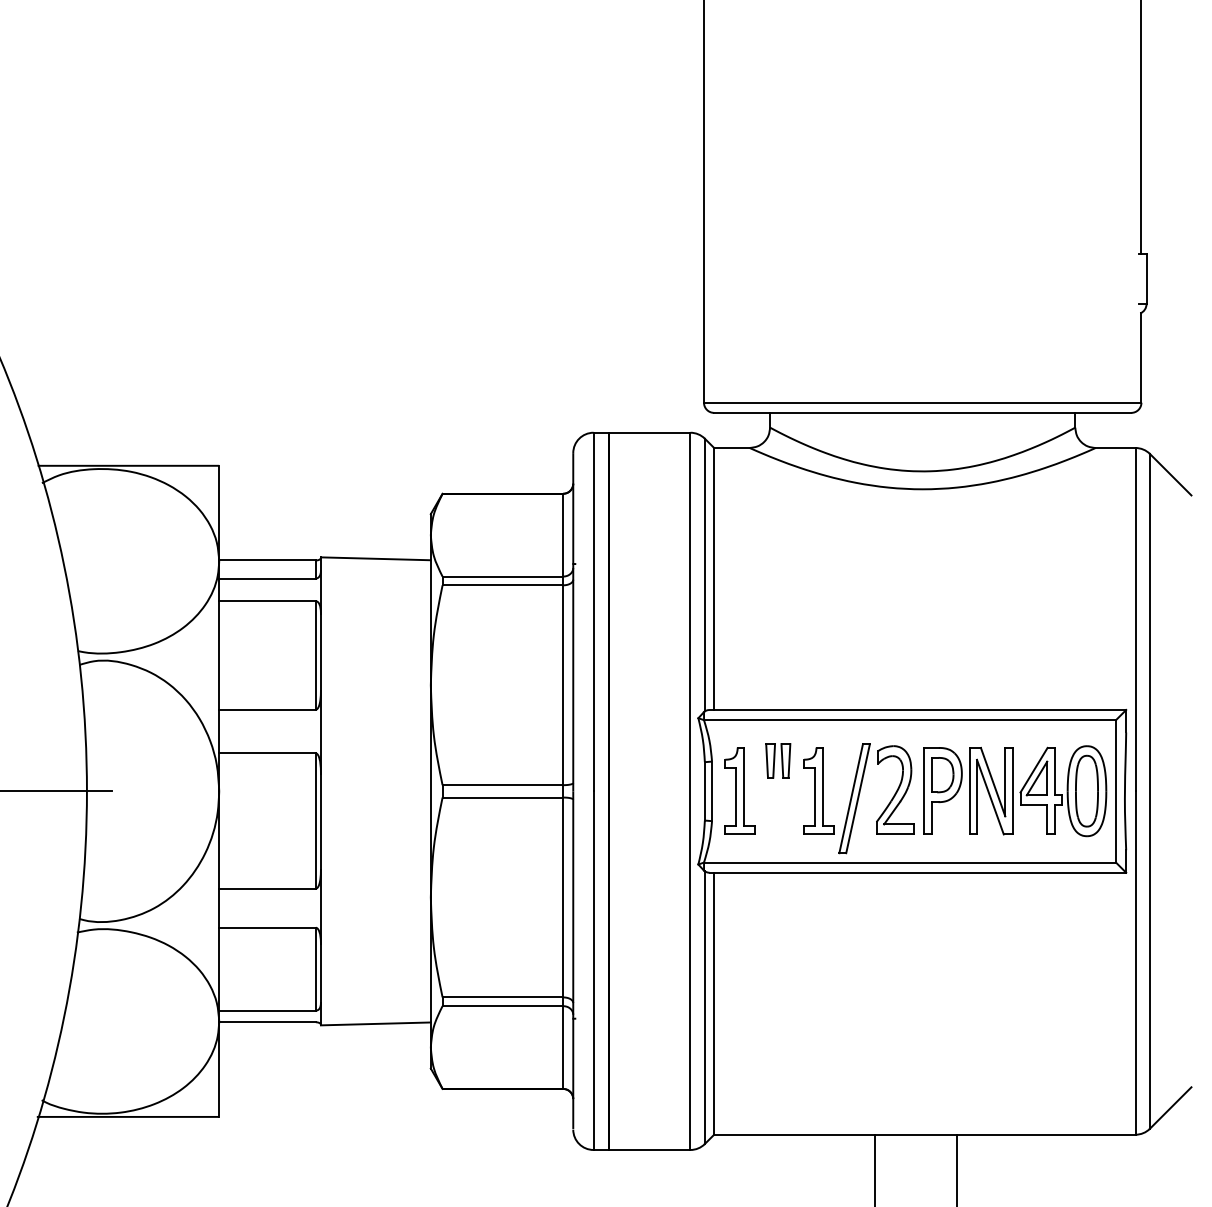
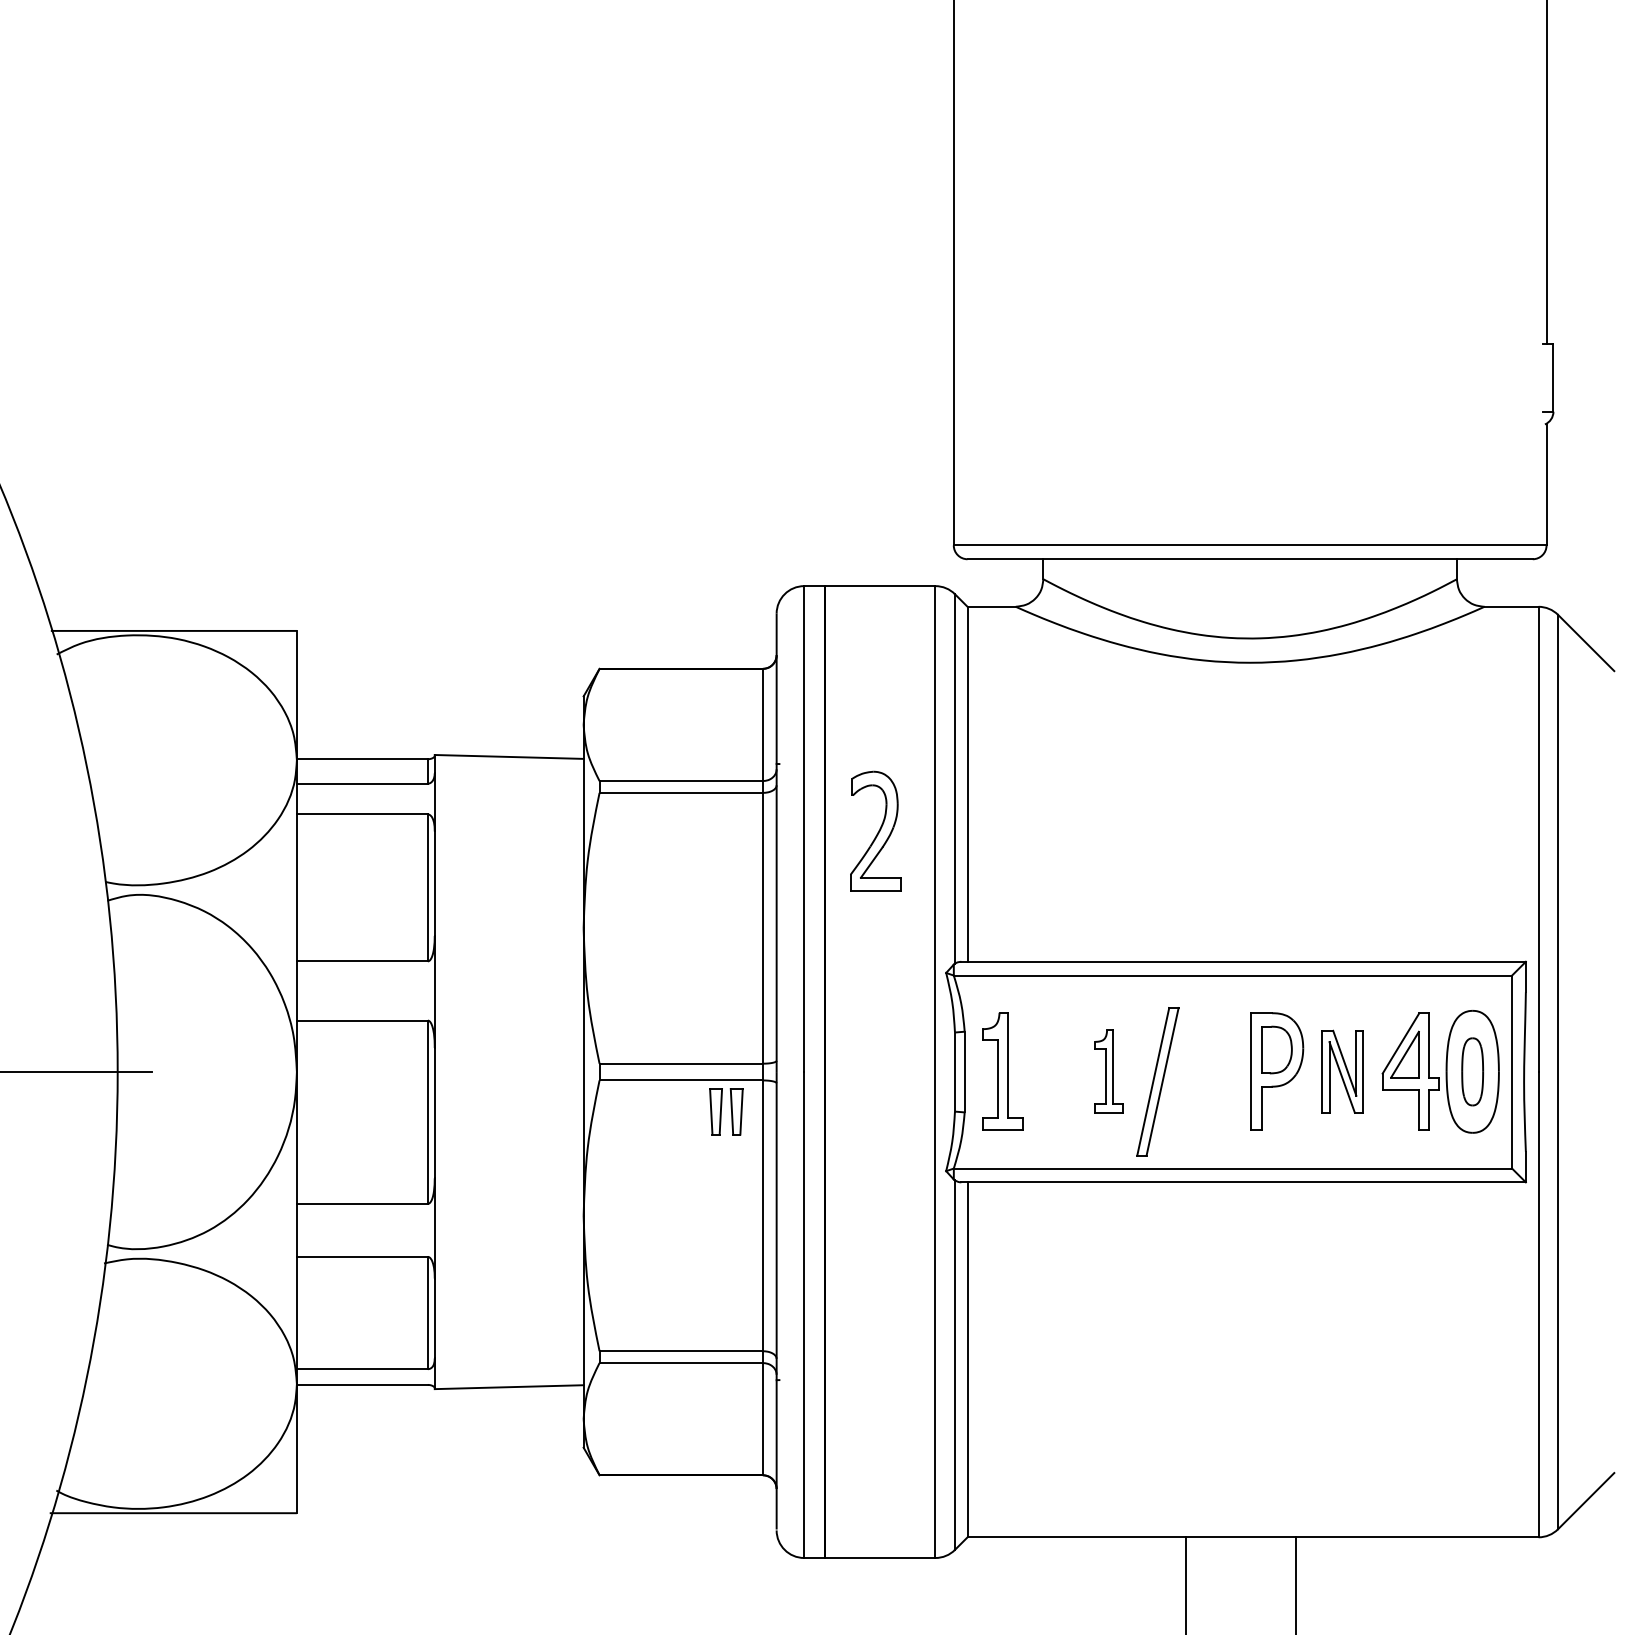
part: (778, 760) -> (726, 1111), moved
part: (894, 789) -> (875, 830), moved
part: (818, 790) -> (1108, 1071), size x0.7
part: (990, 790) -> (1342, 1071), size x0.7
part: (1086, 790) -> (1472, 1071), size x0.7

